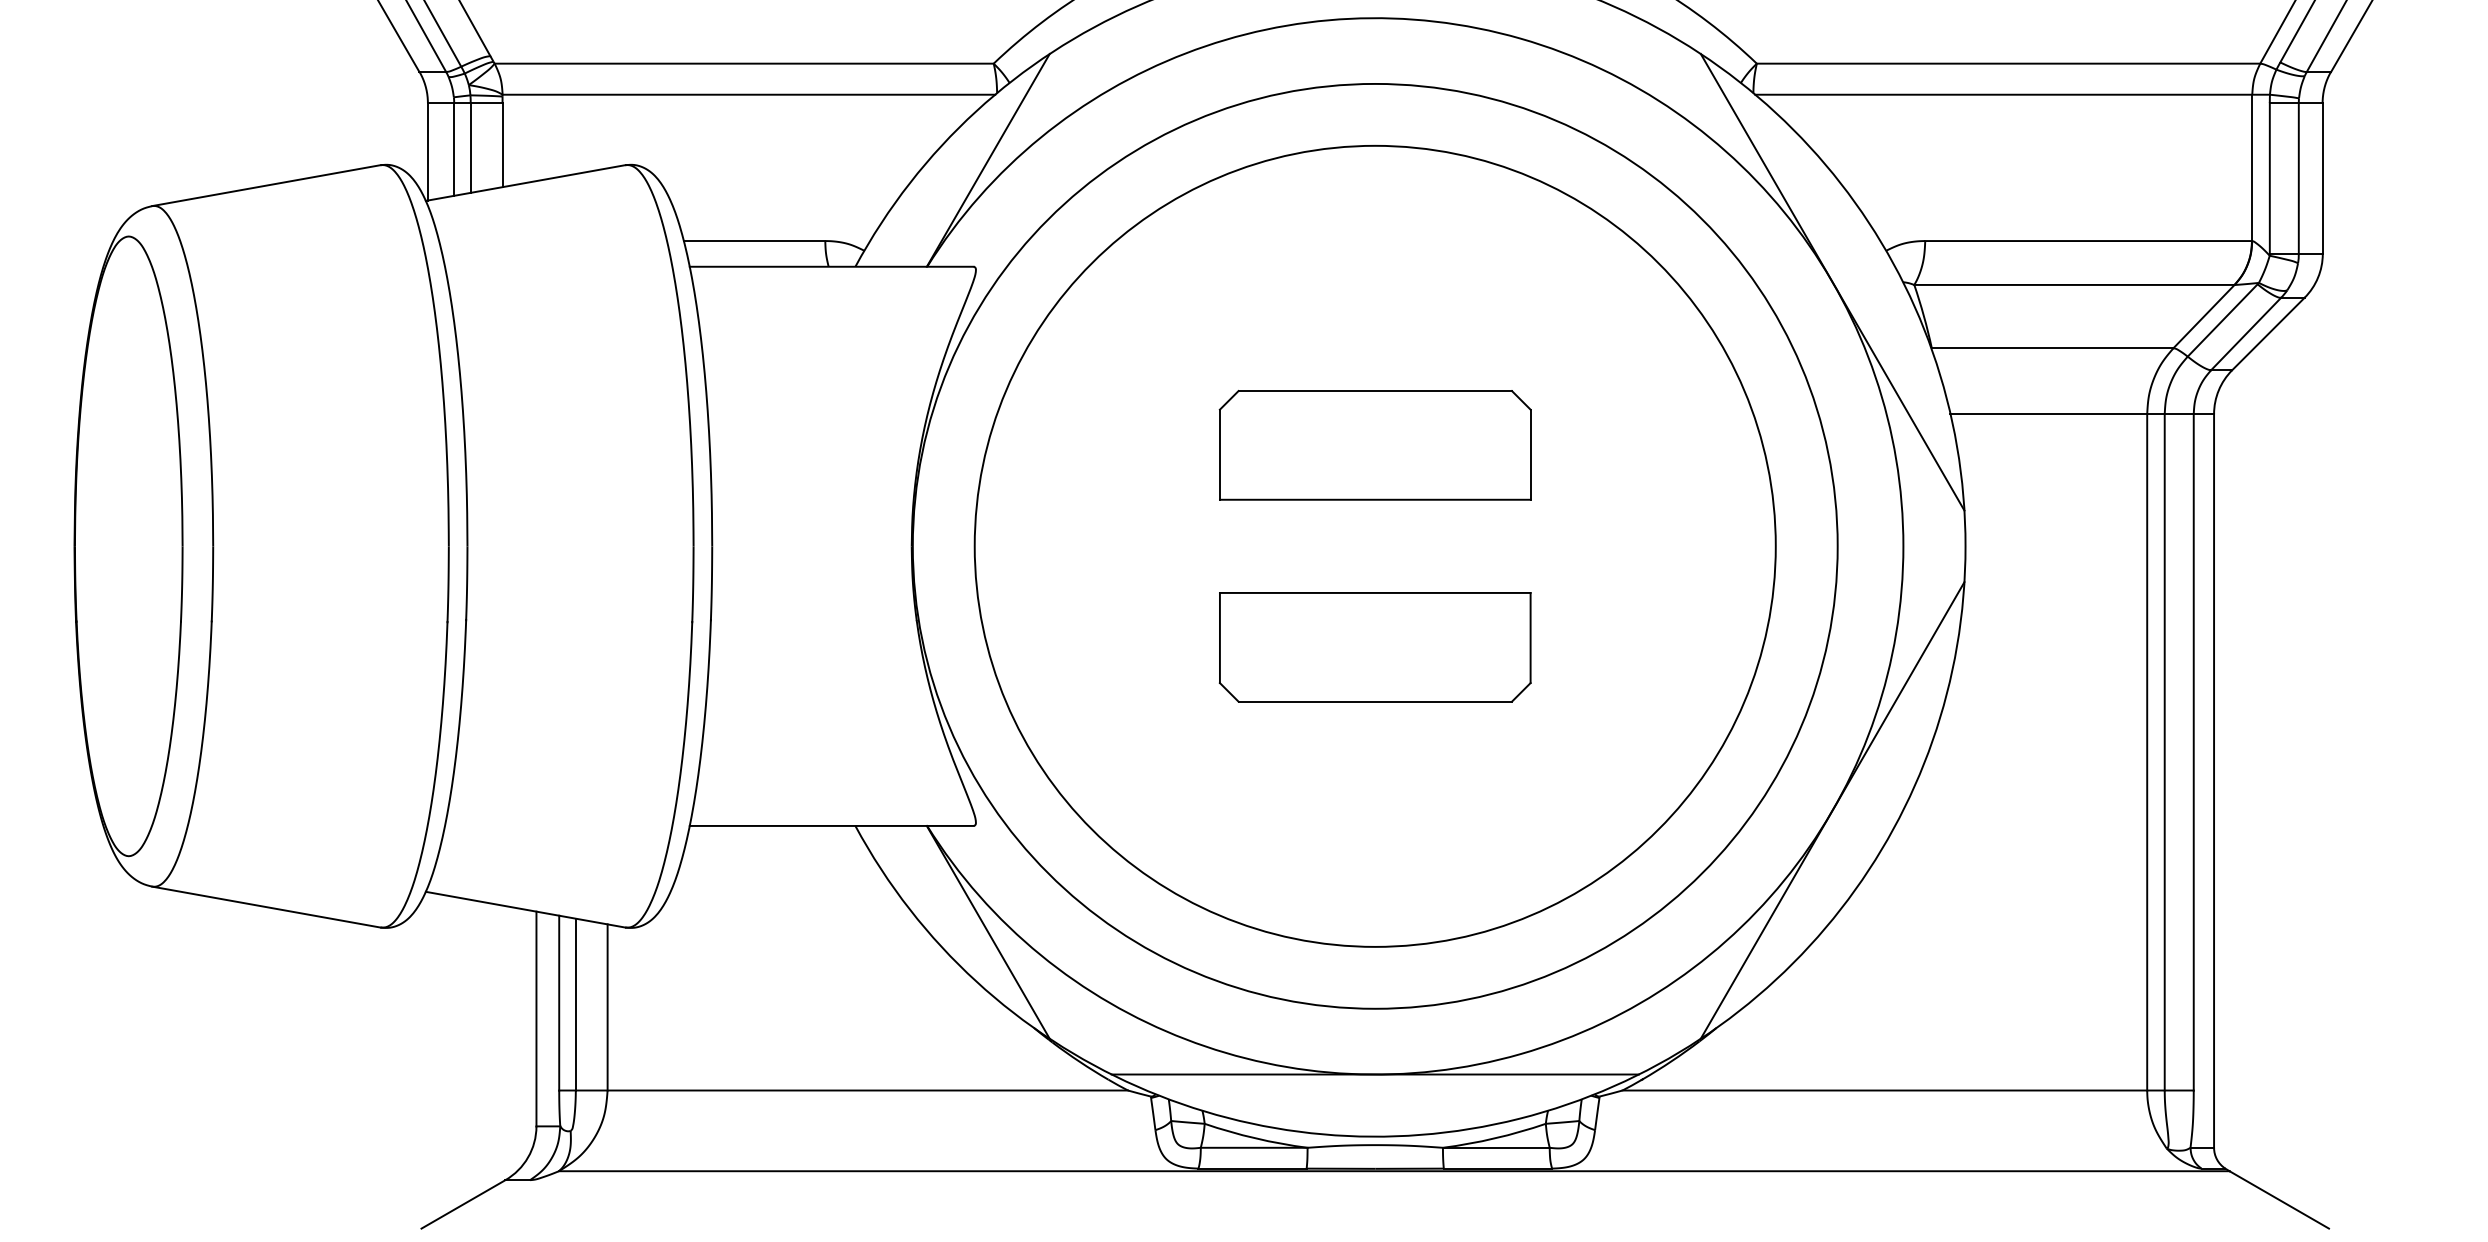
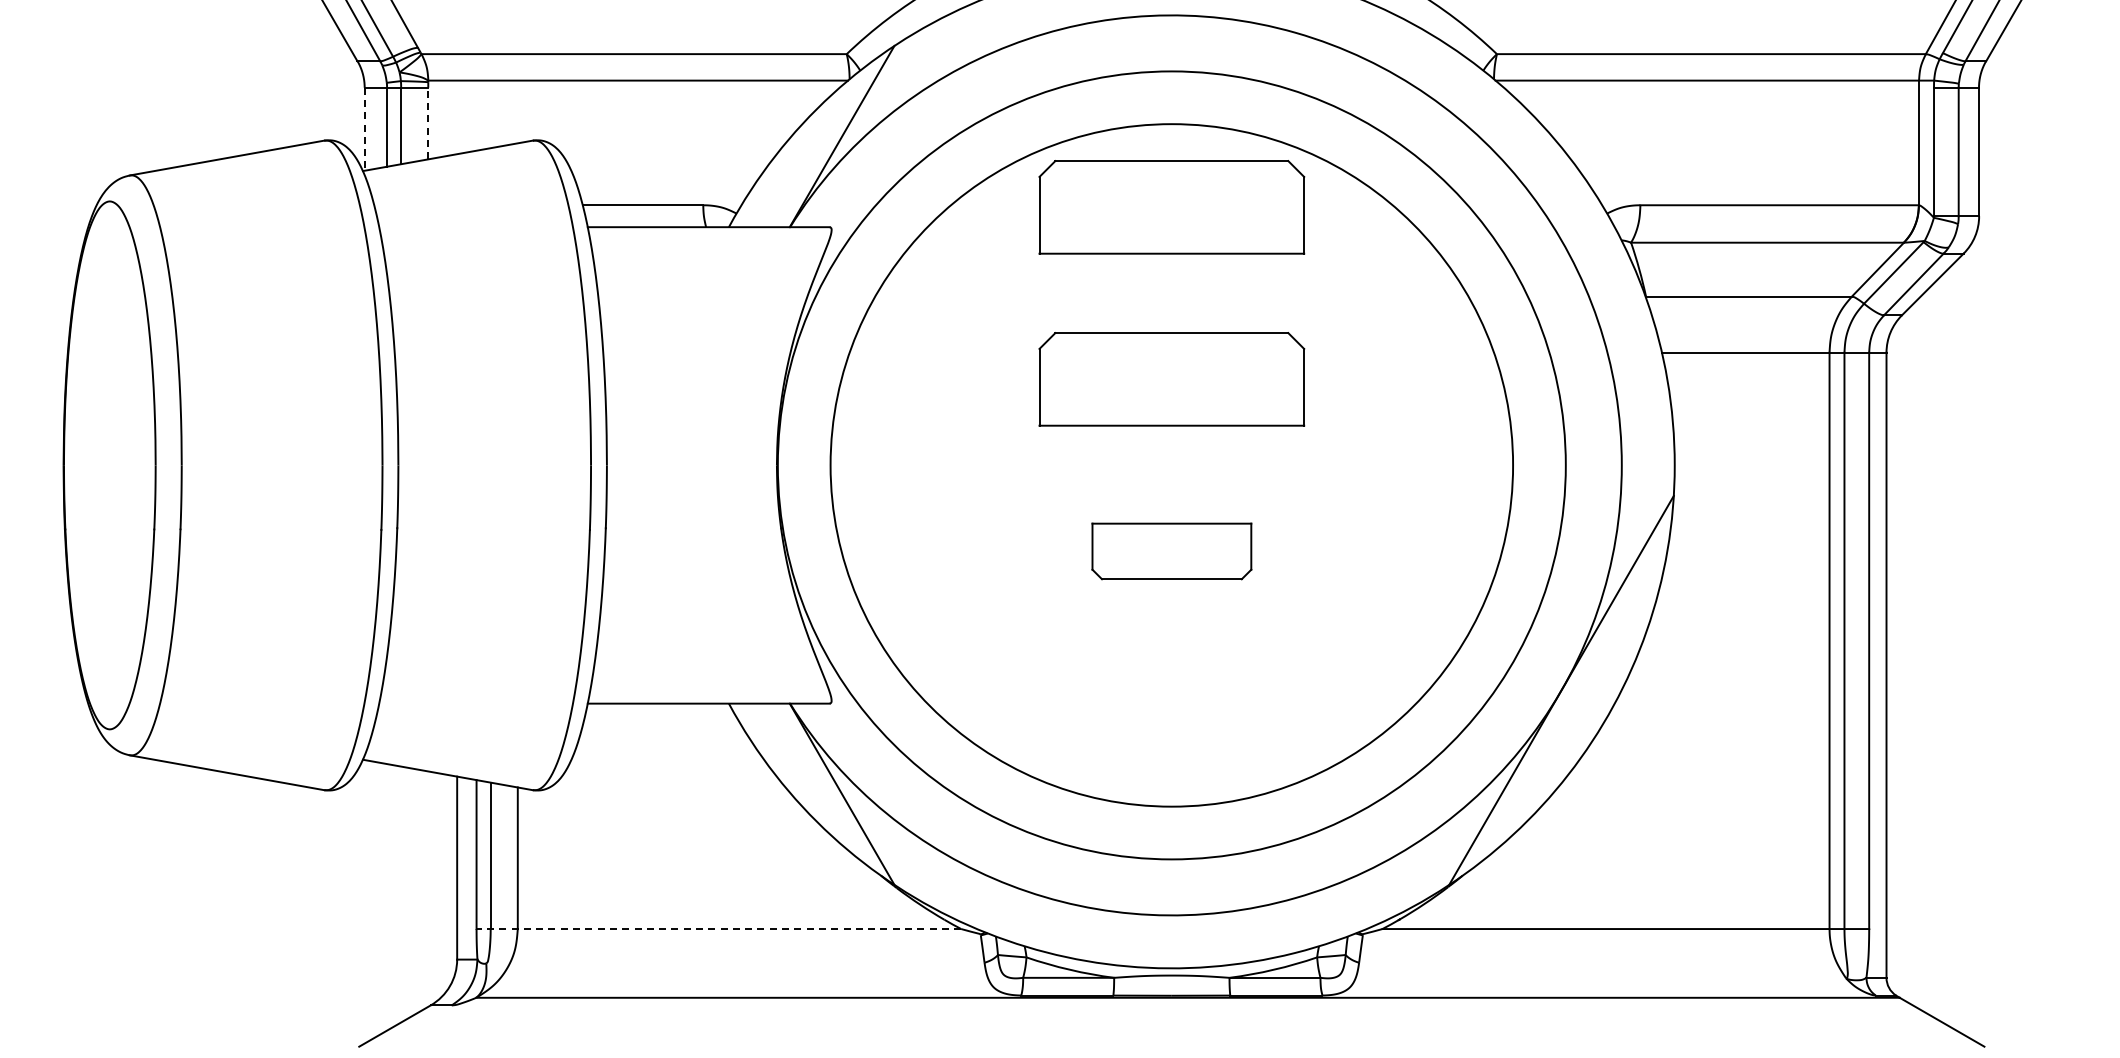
line: (502, 145) -> (428, 123), solid -> dashed
line: (427, 152) -> (364, 129), solid -> dashed
part: (1374, 243) -> (1171, 207), added
line: (1832, 281) -> (1561, 239), removed
part: (1374, 647) -> (1171, 551), size x0.6
line: (1374, 1074) -> (1171, 915), removed
line: (843, 1091) -> (718, 929), solid -> dashed

